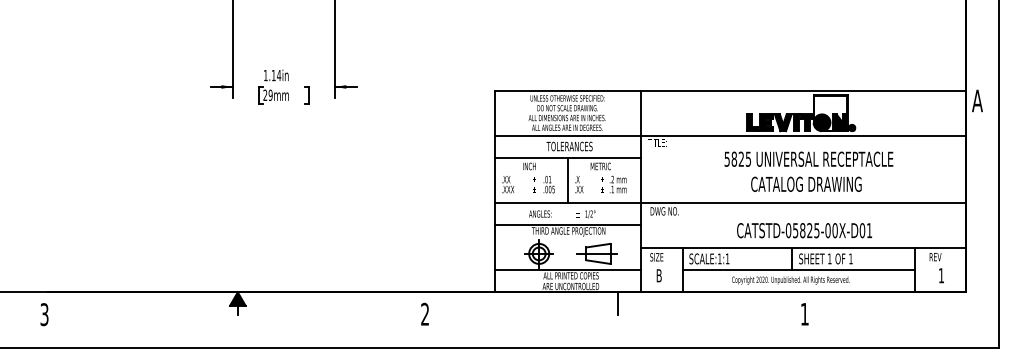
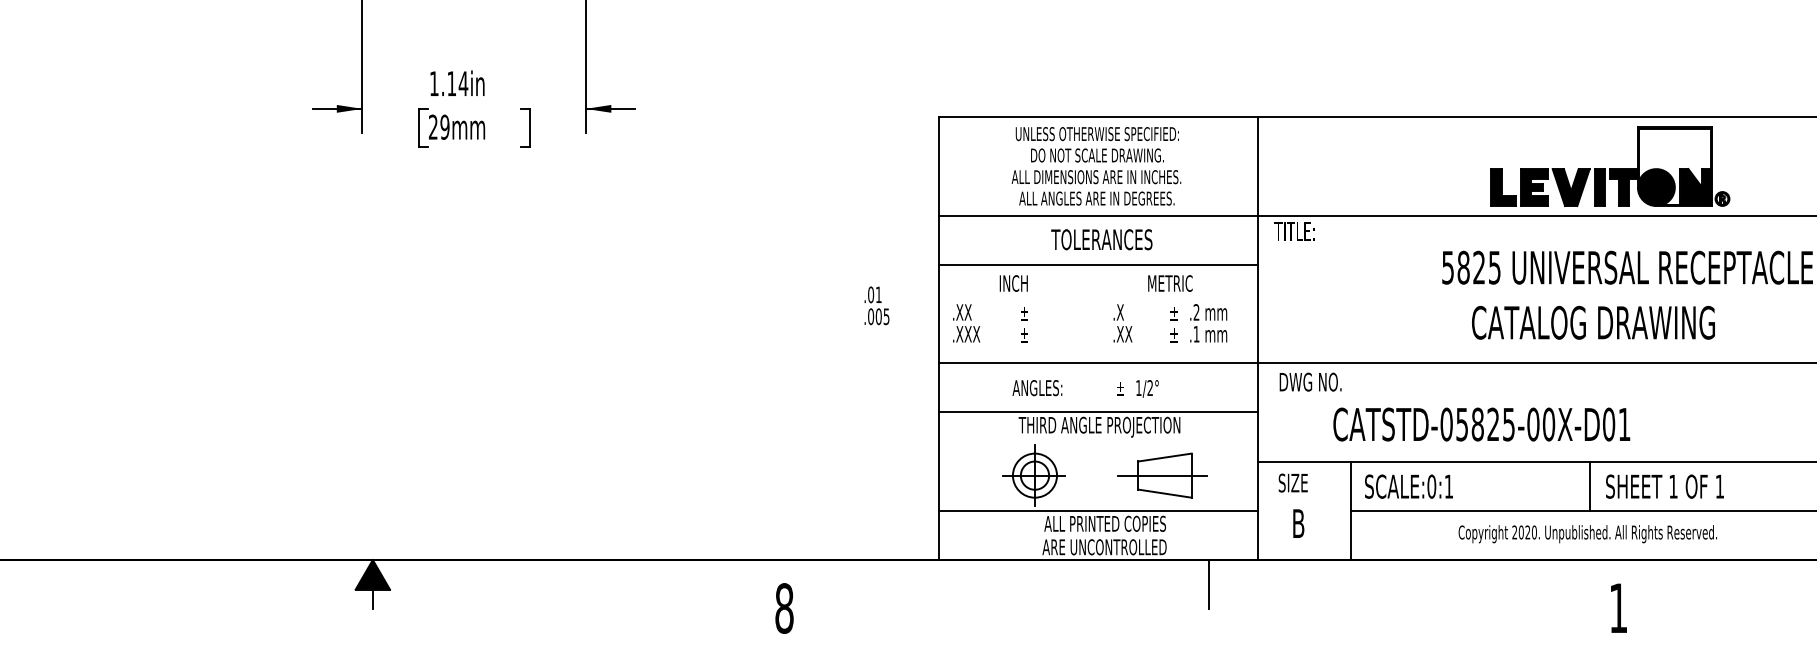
line: (568, 180) -> (1099, 314), removed
text: (806, 183) -> (1593, 320), moved
text: (548, 184) -> (875, 305), moved
text: (804, 230) -> (1481, 424), moved
text: (719, 258) -> (1431, 485), SCALE:1:1 -> SCALE:0:1
text: (425, 314) -> (785, 608), 2 -> 8

